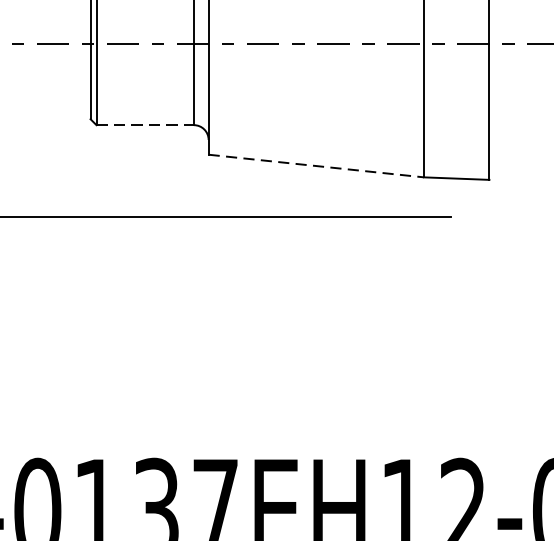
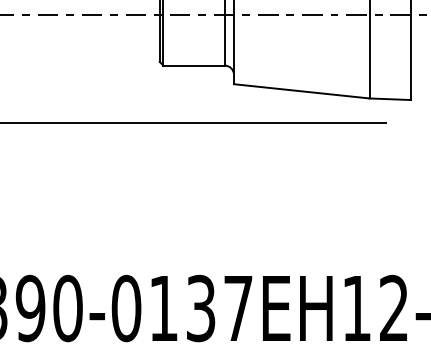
line: (145, 124) -> (194, 65), dashed -> solid
line: (317, 166) -> (302, 91), dashed -> solid

